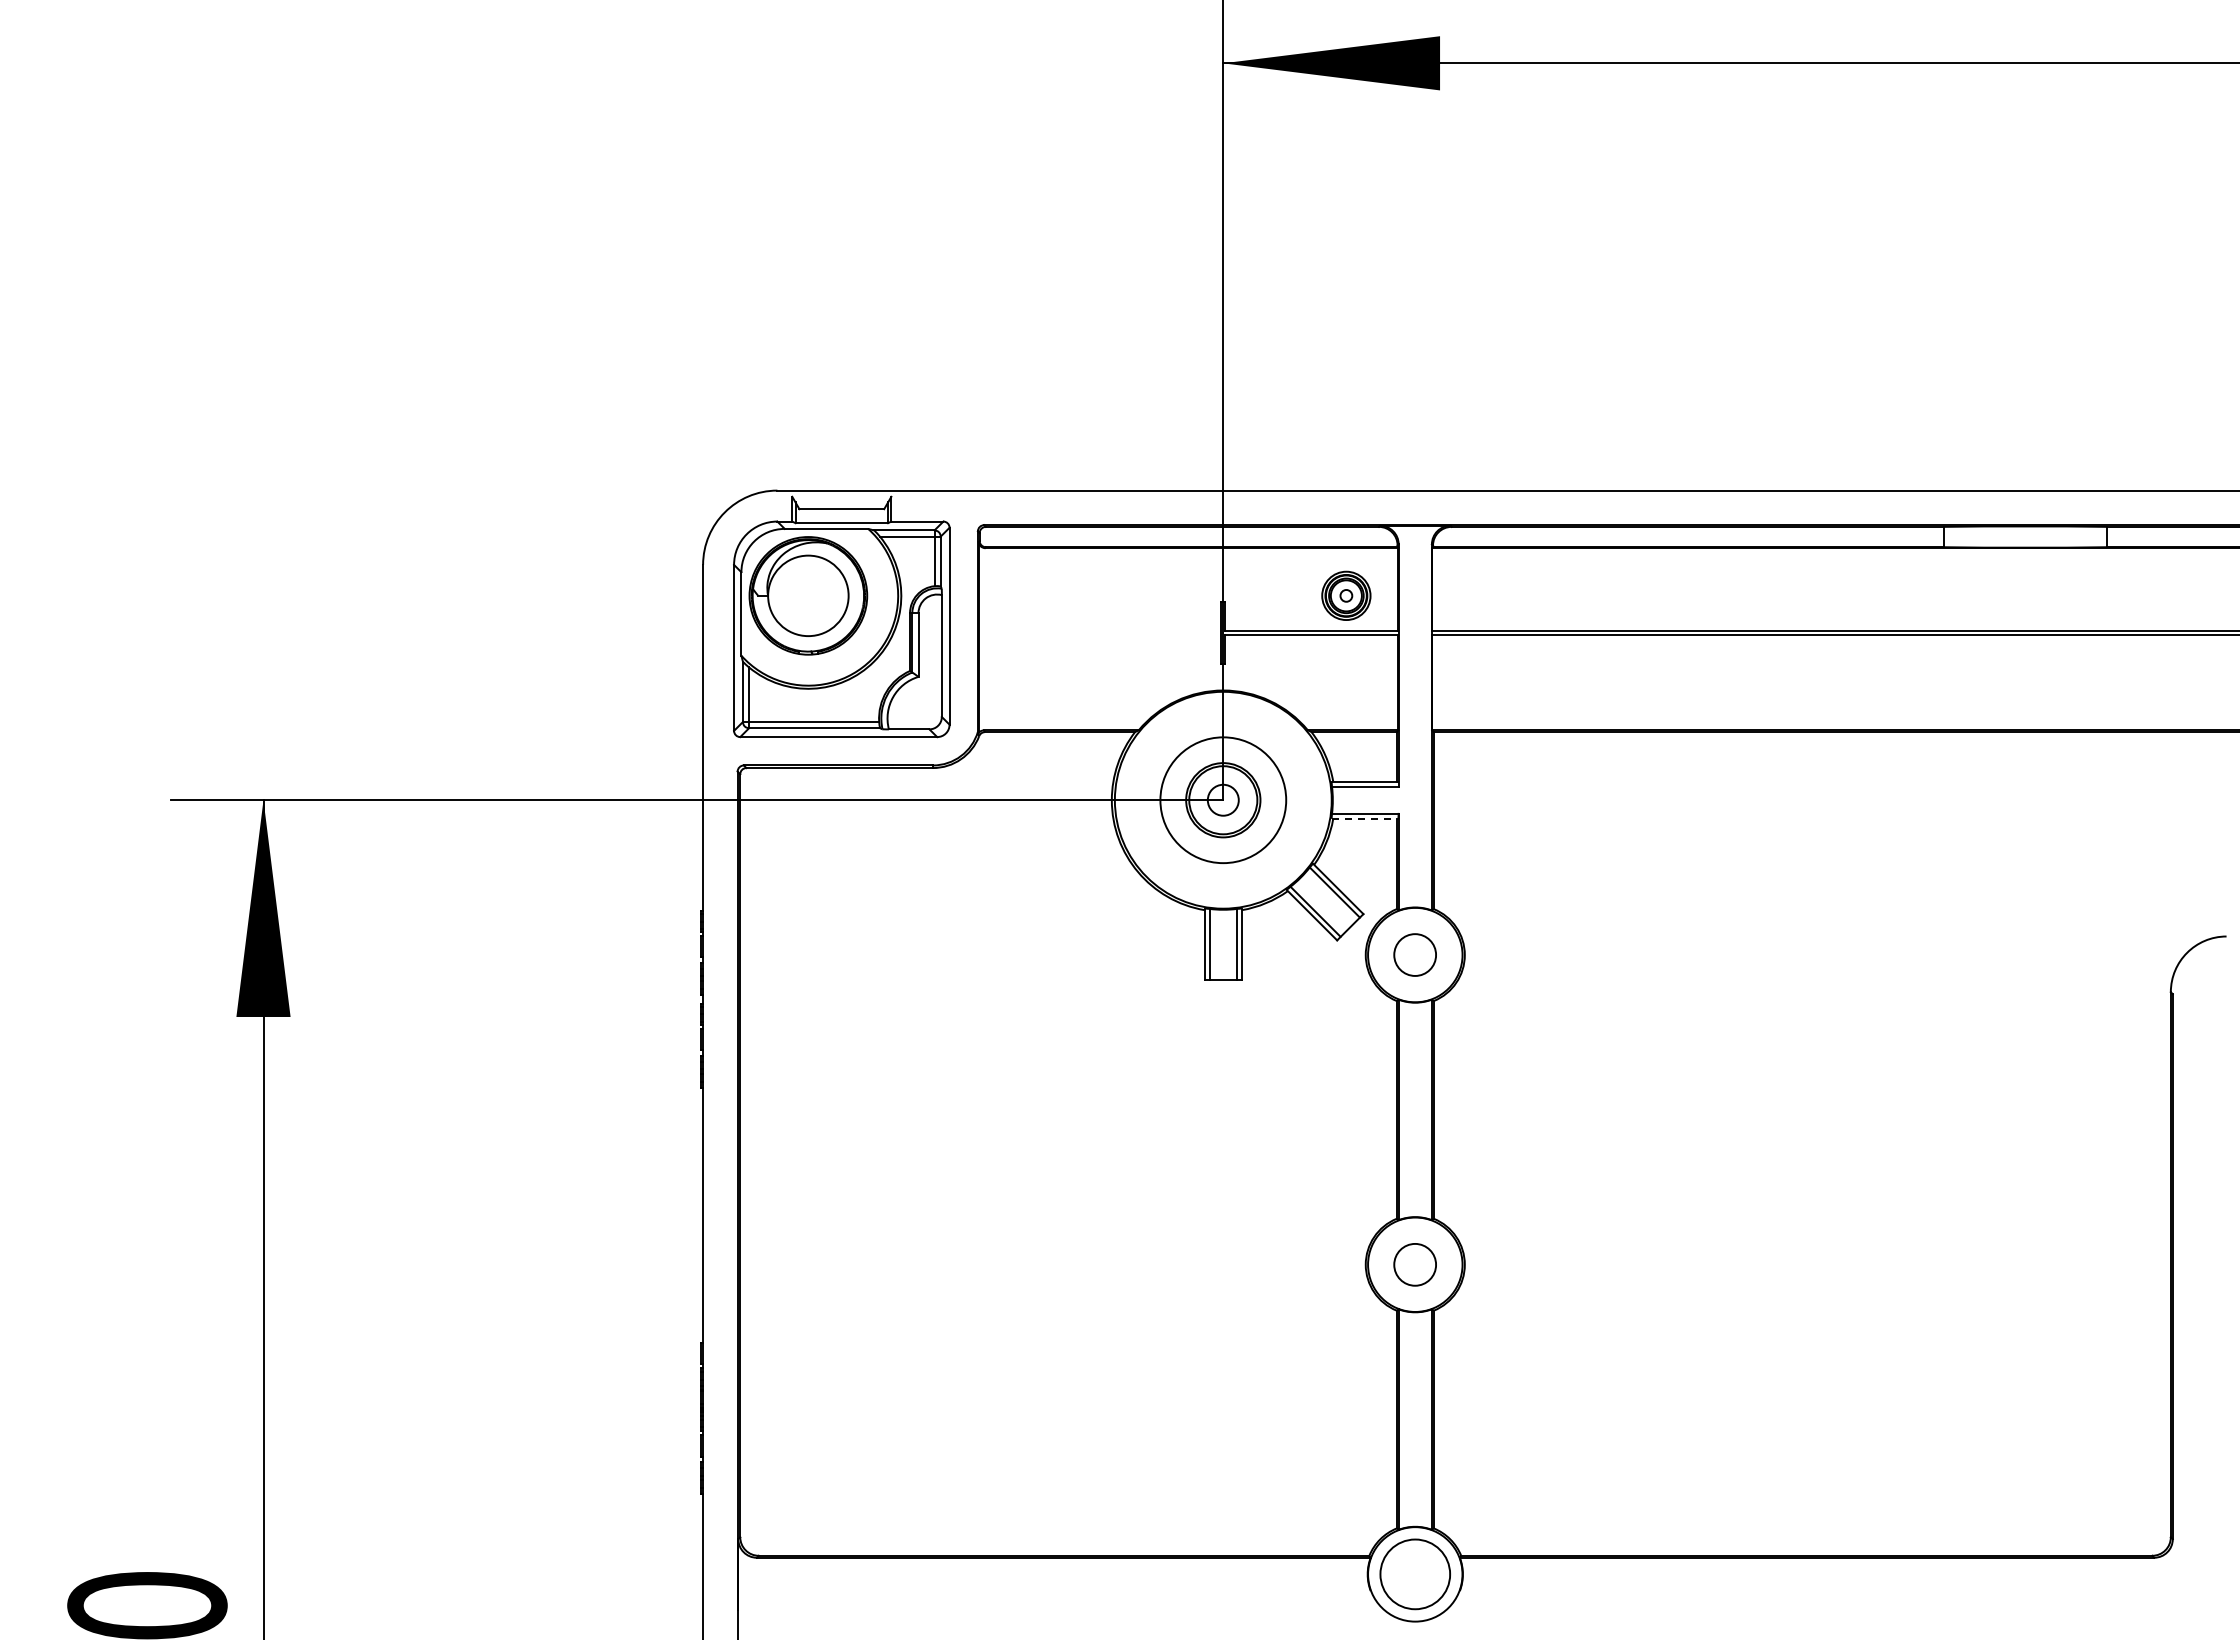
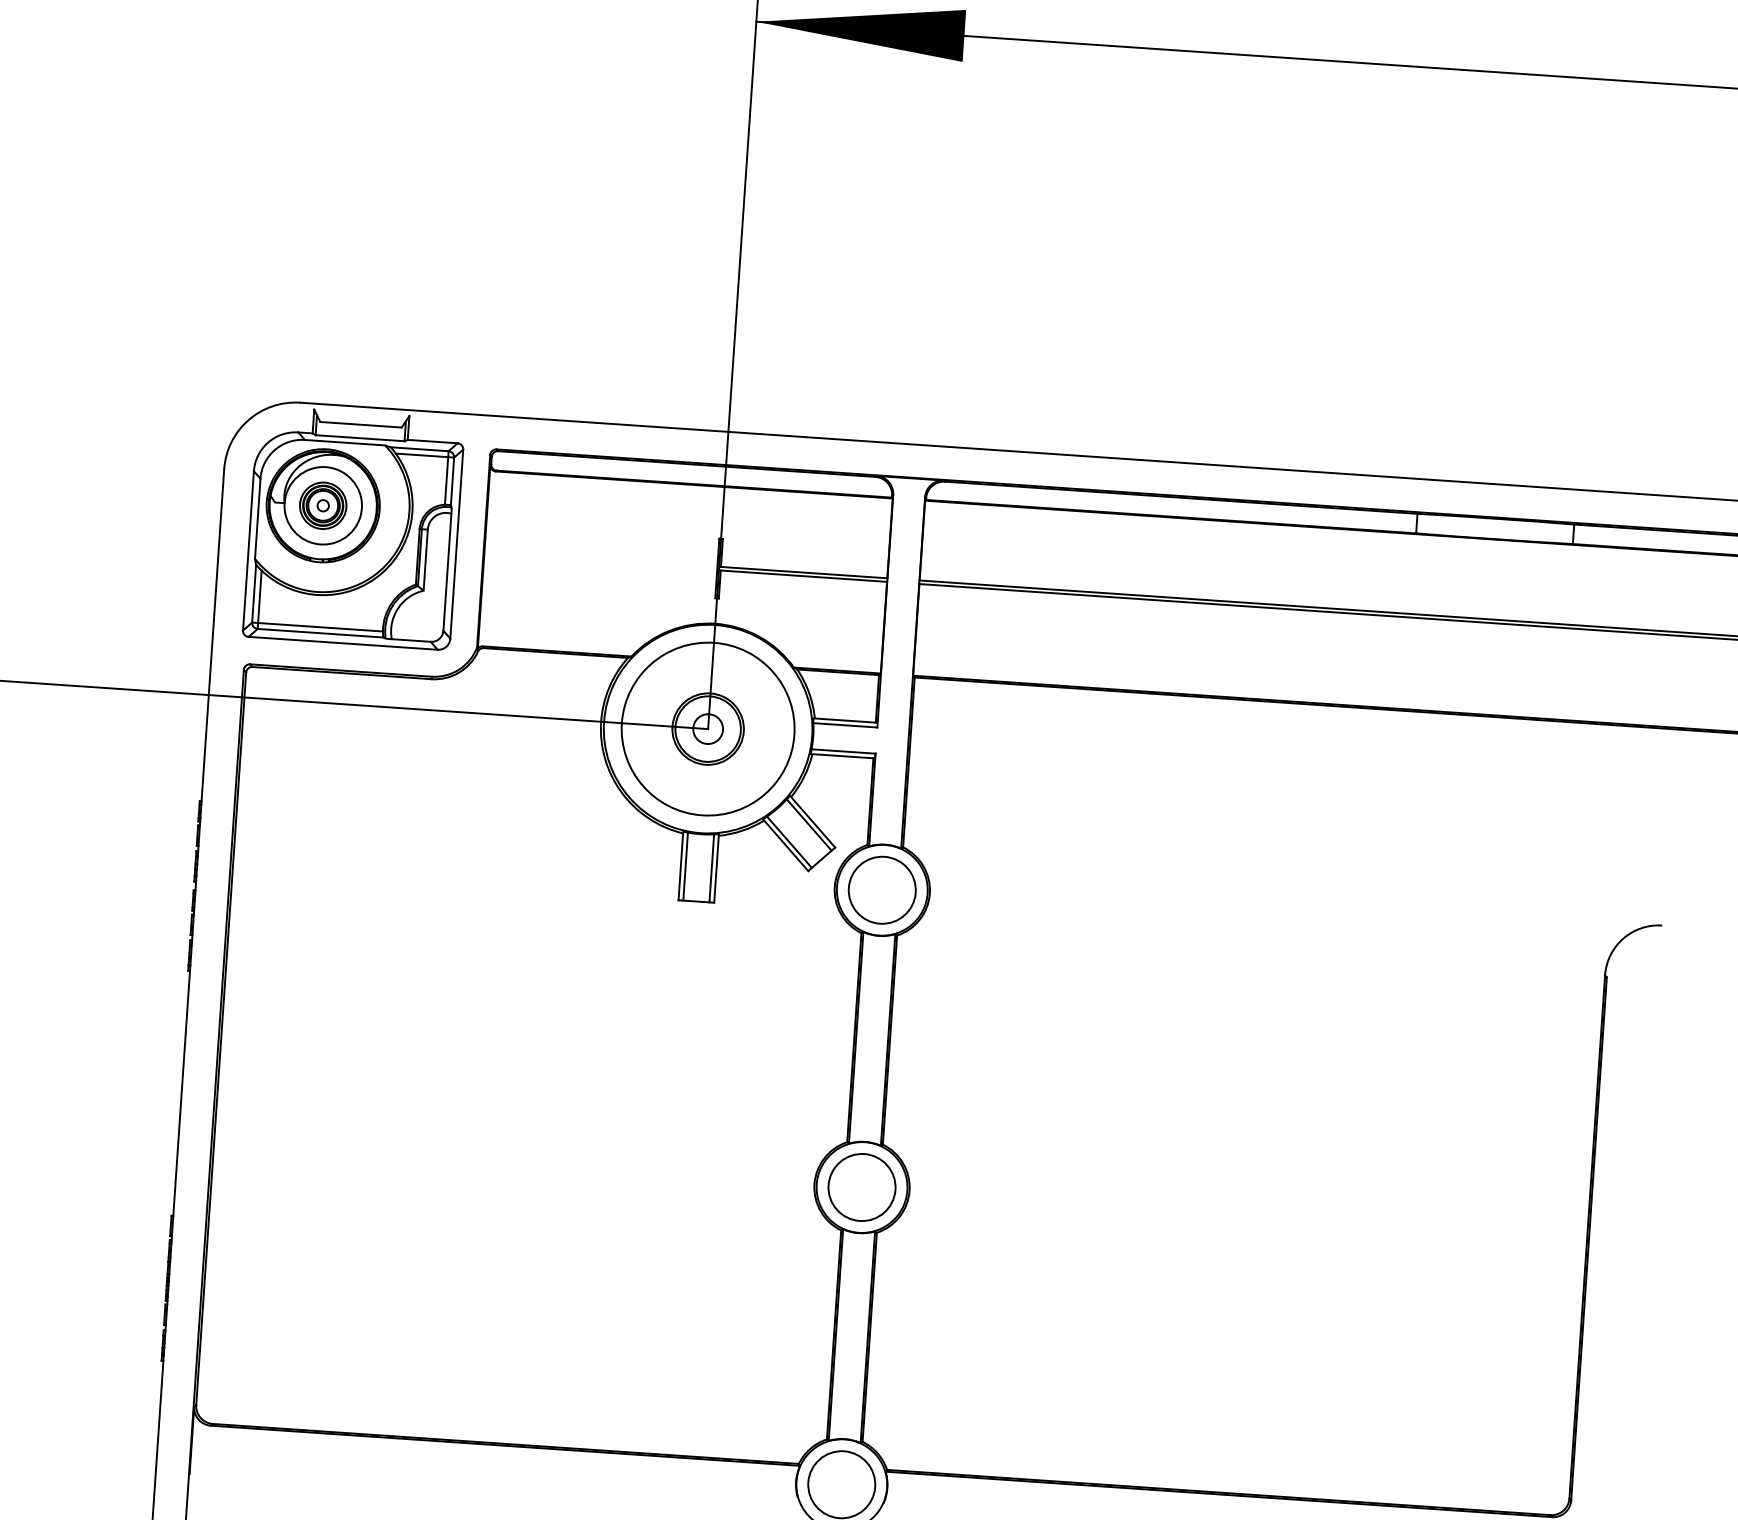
part: (1346, 595) -> (323, 505), moved
circle: (1223, 800) -> (708, 729), size x1.43
line: (1365, 818) -> (843, 755), dashed -> solid
circle: (1414, 954) -> (881, 889), size x1.67
circle: (1414, 1264) -> (861, 1187), size x1.67

